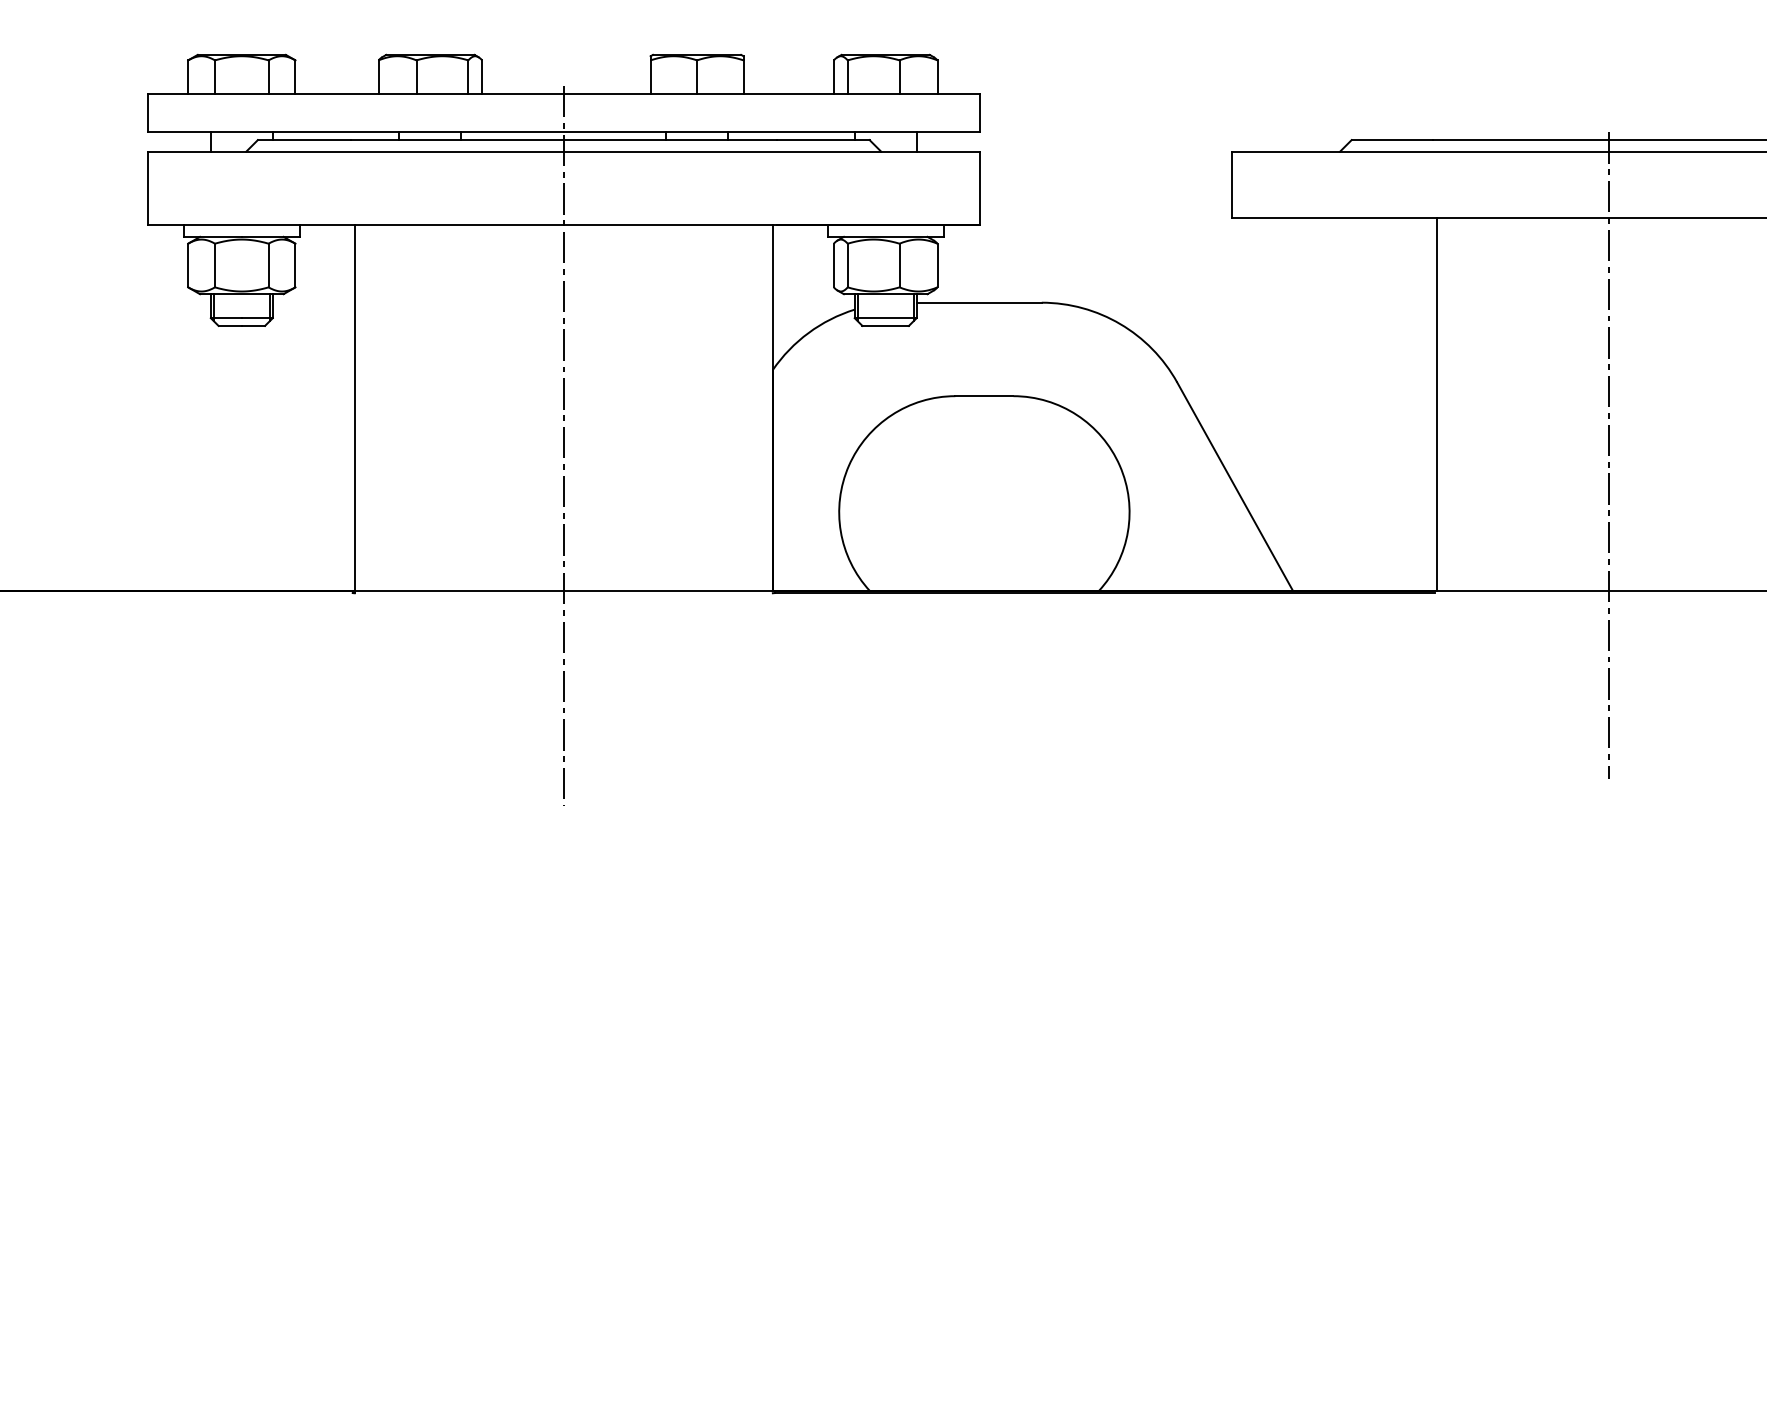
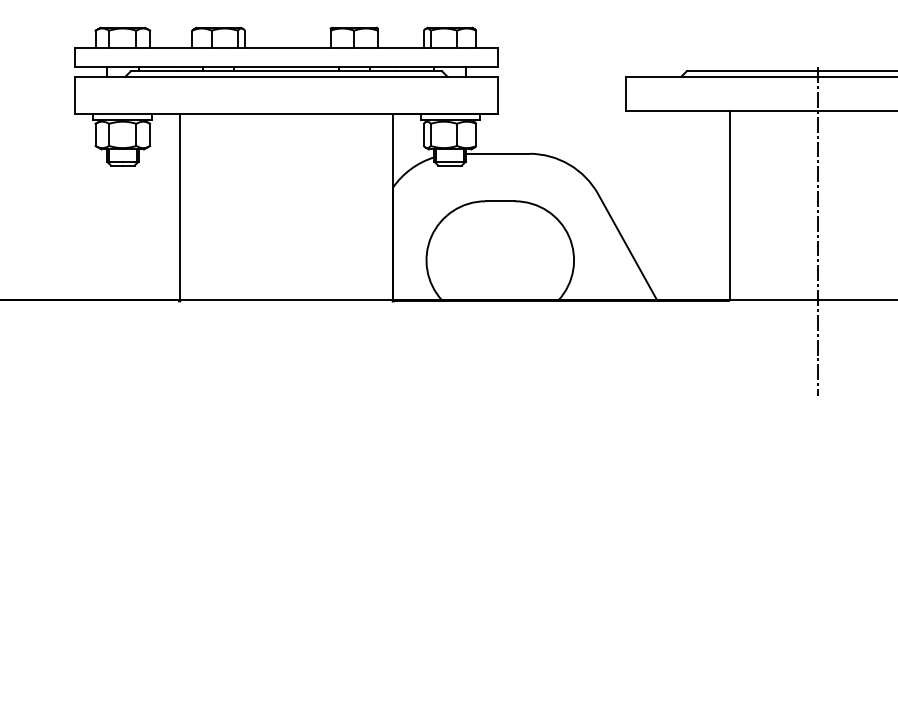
line: (563, 445) -> (286, 226), removed

